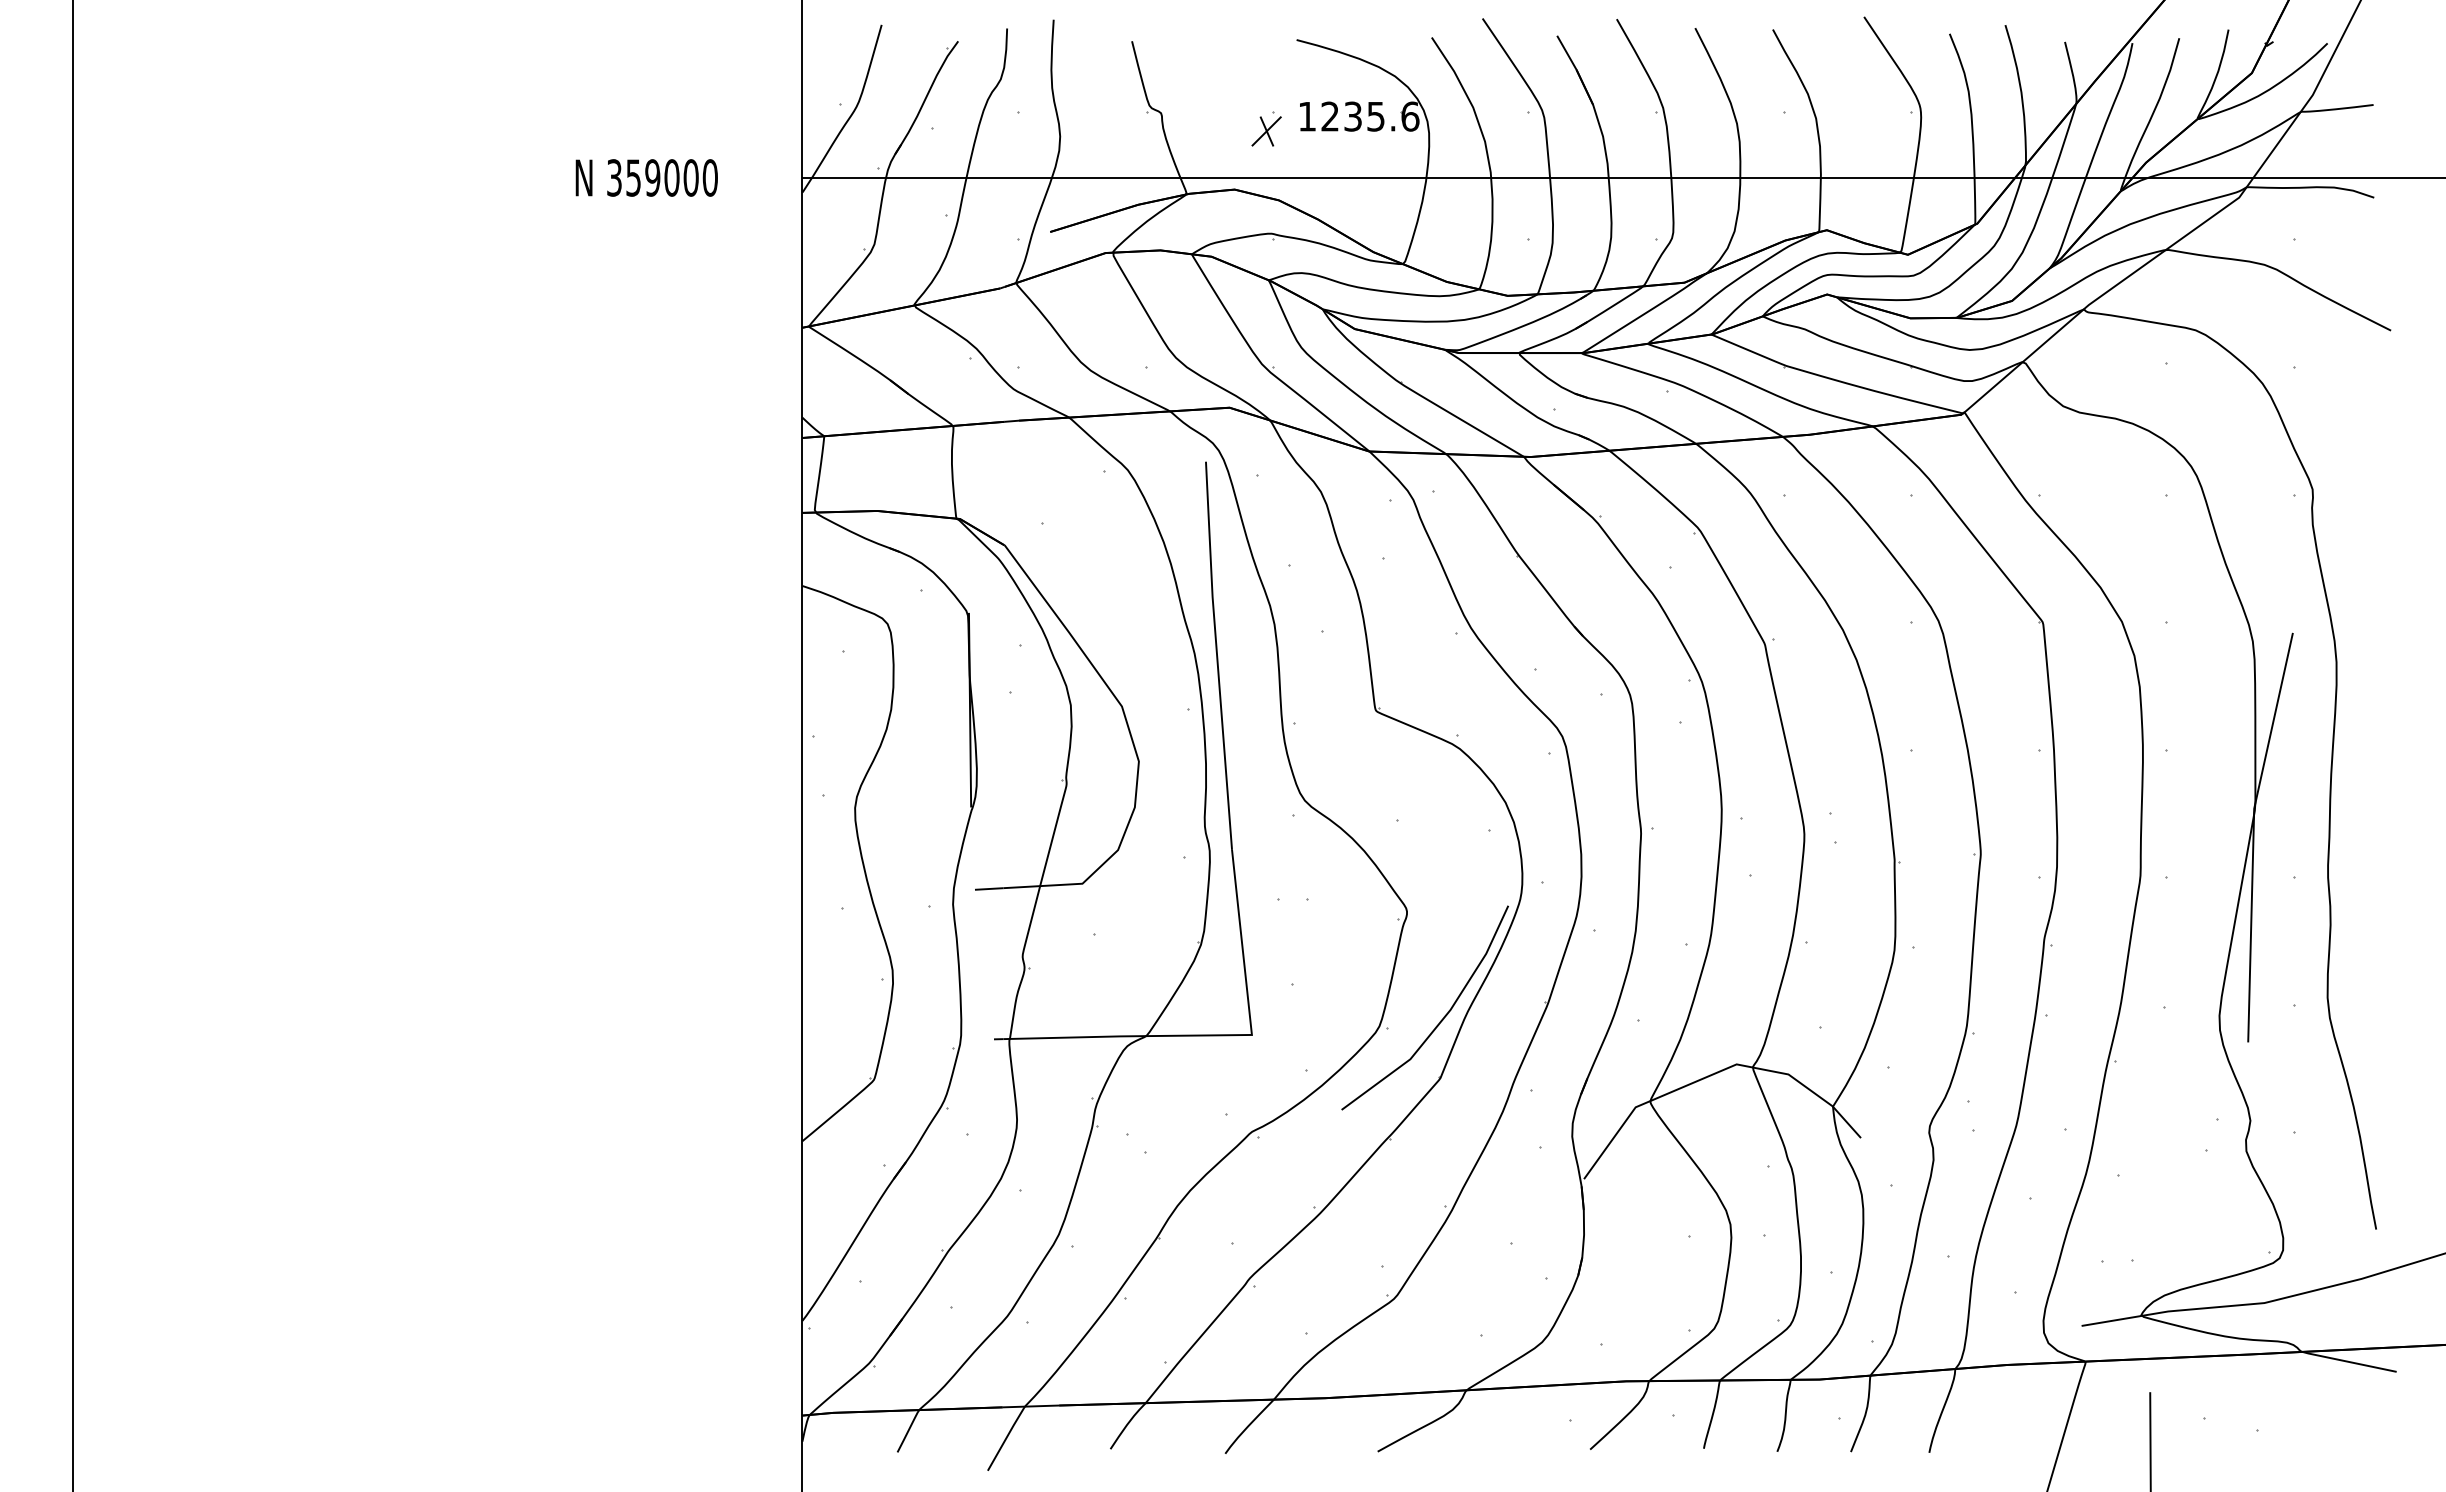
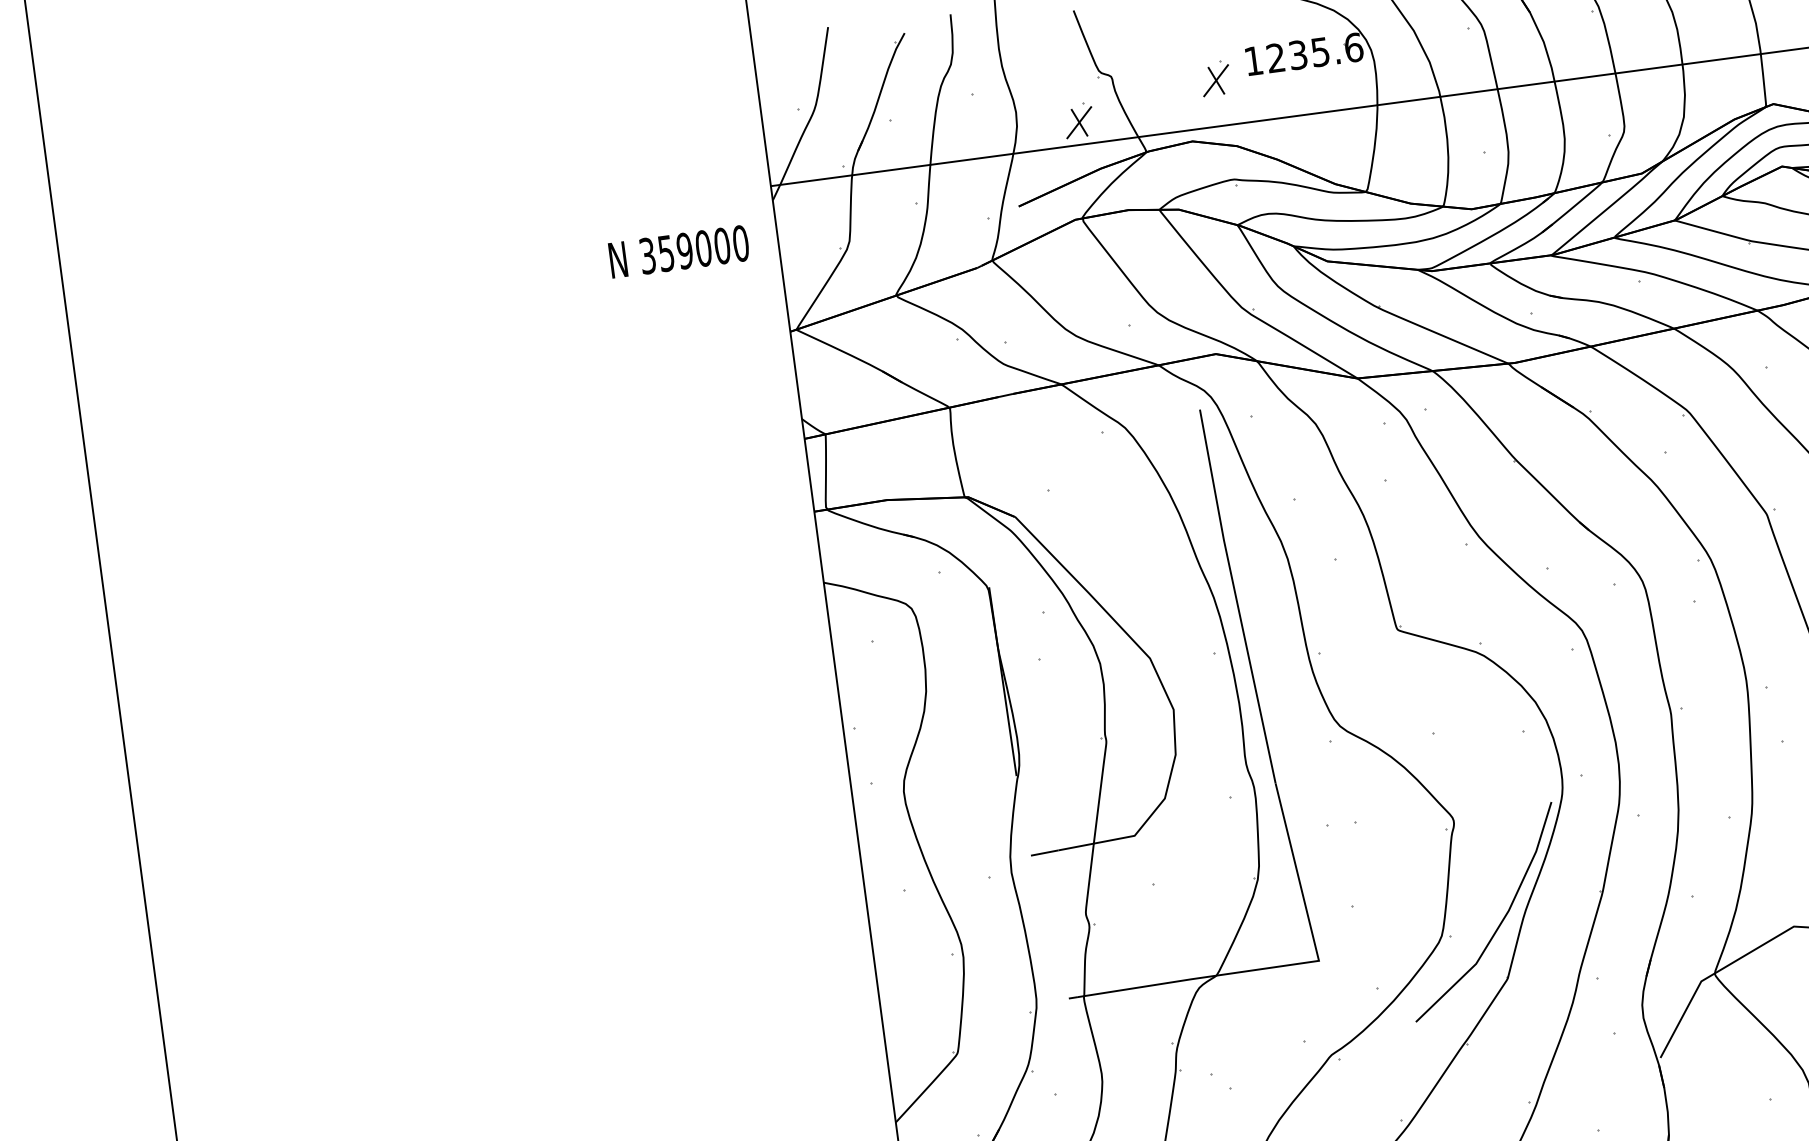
part: (1122, 152) -> (1078, 119), added
text: (646, 177) -> (678, 251), moved

